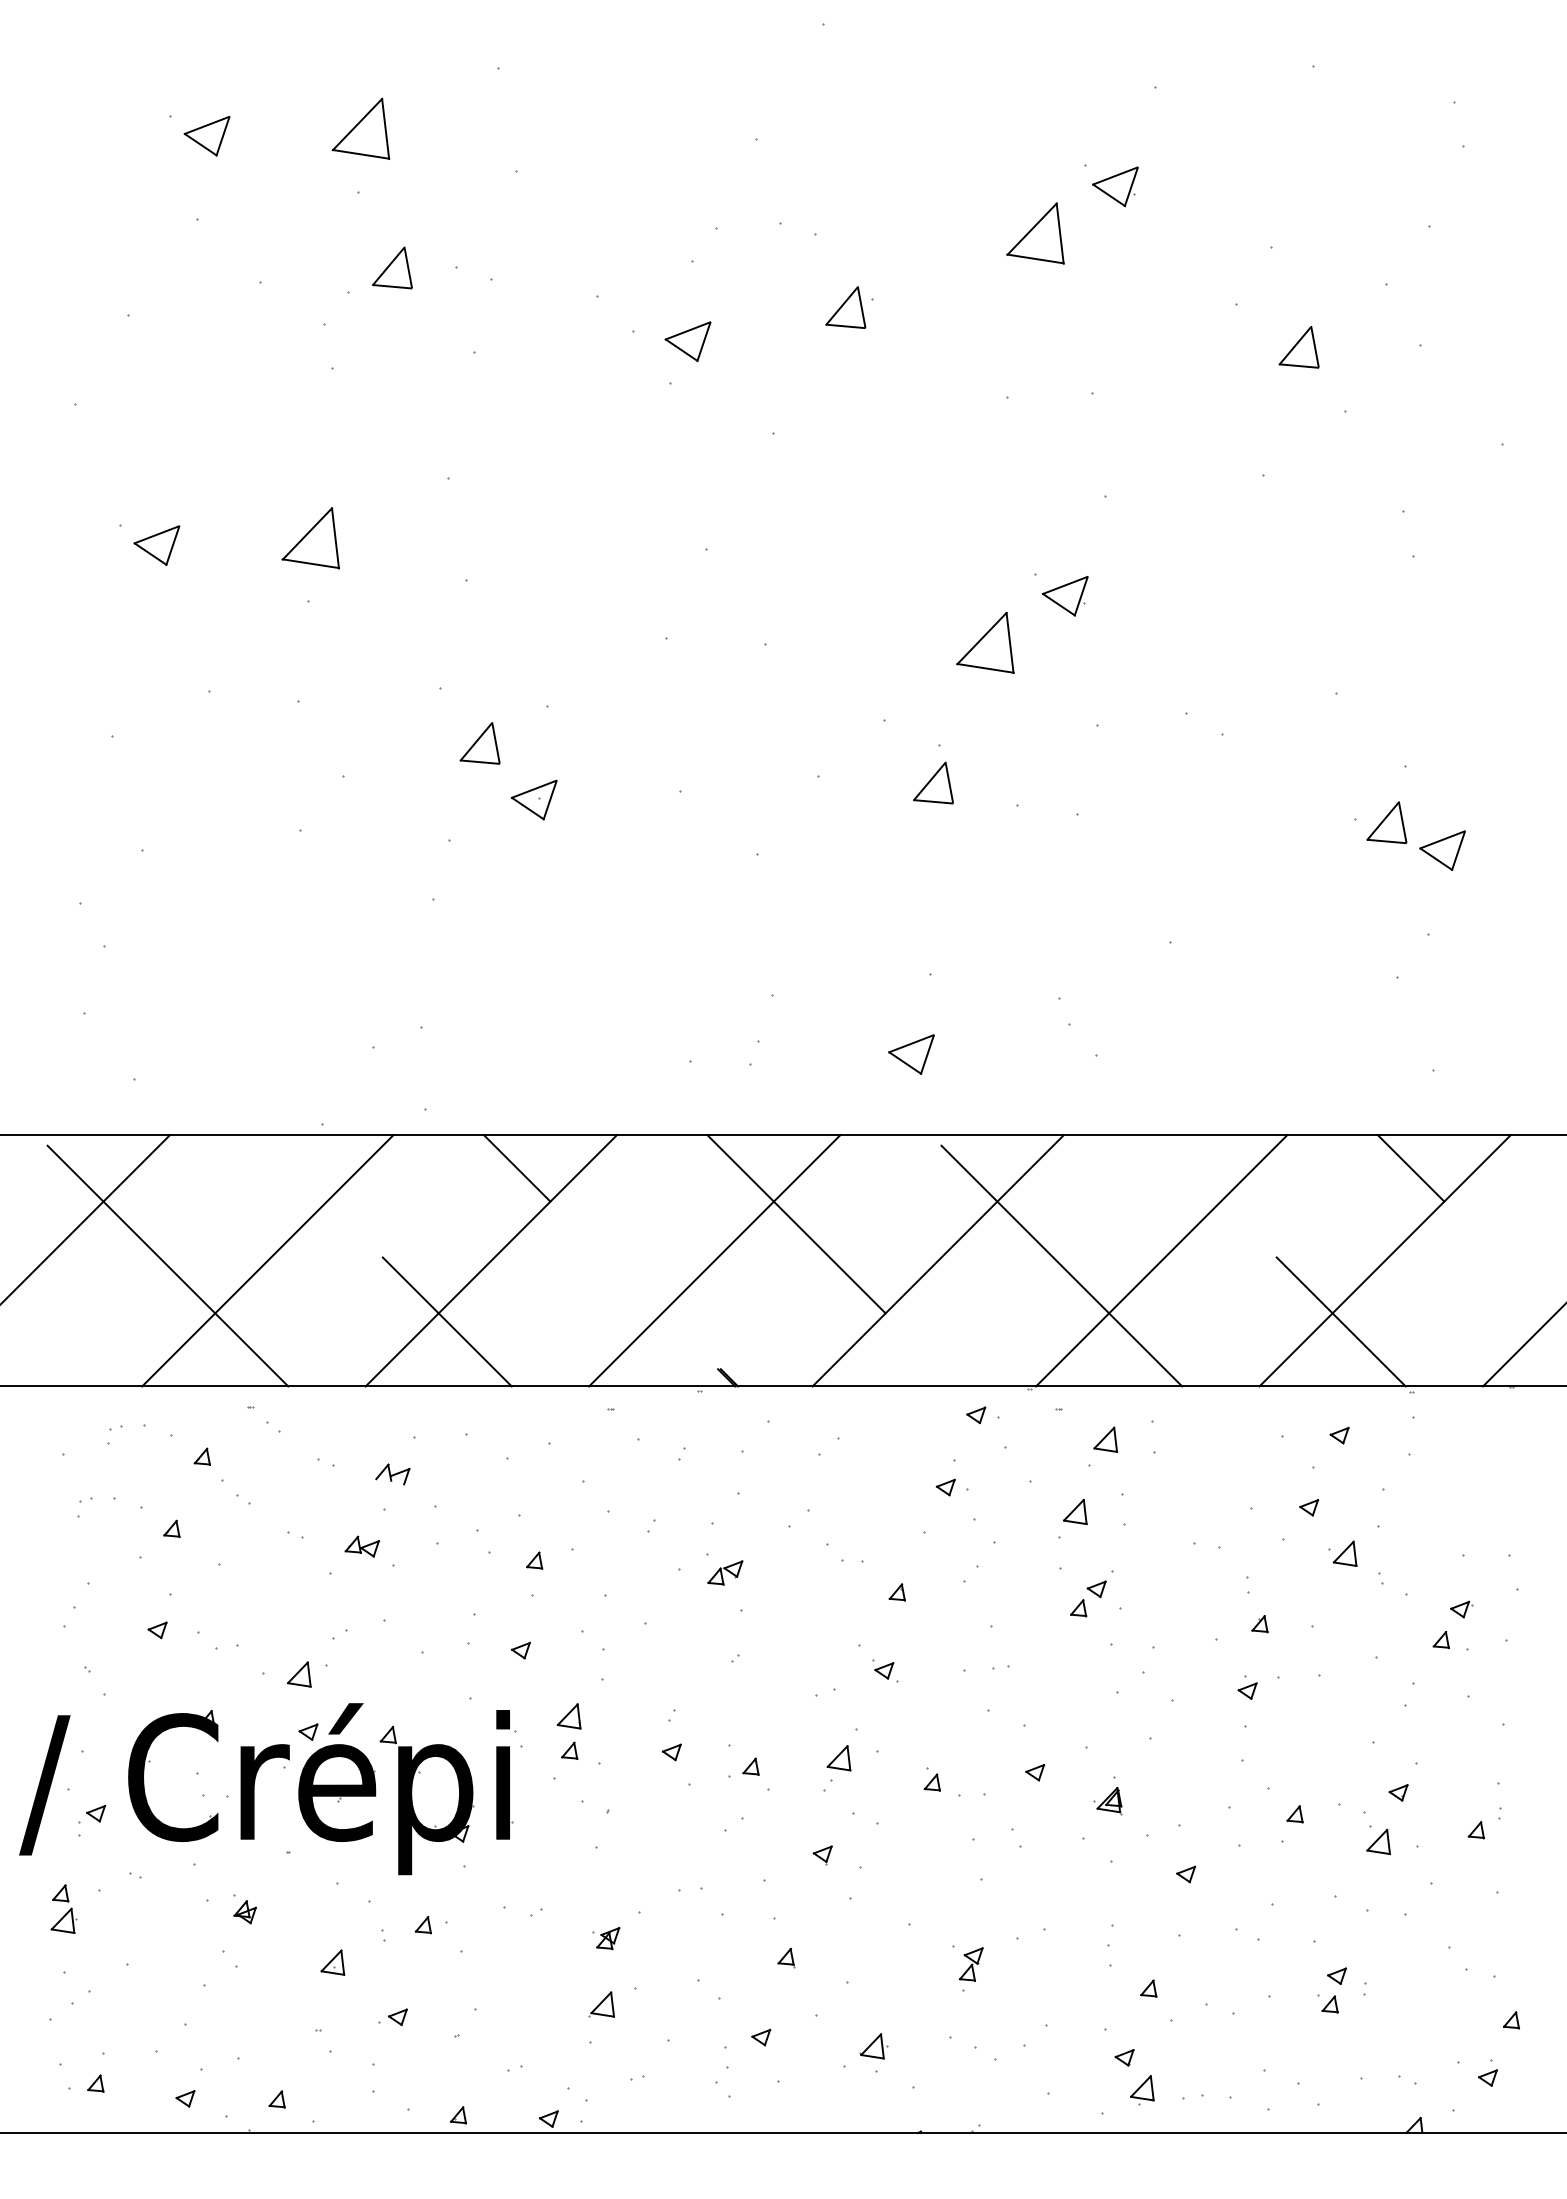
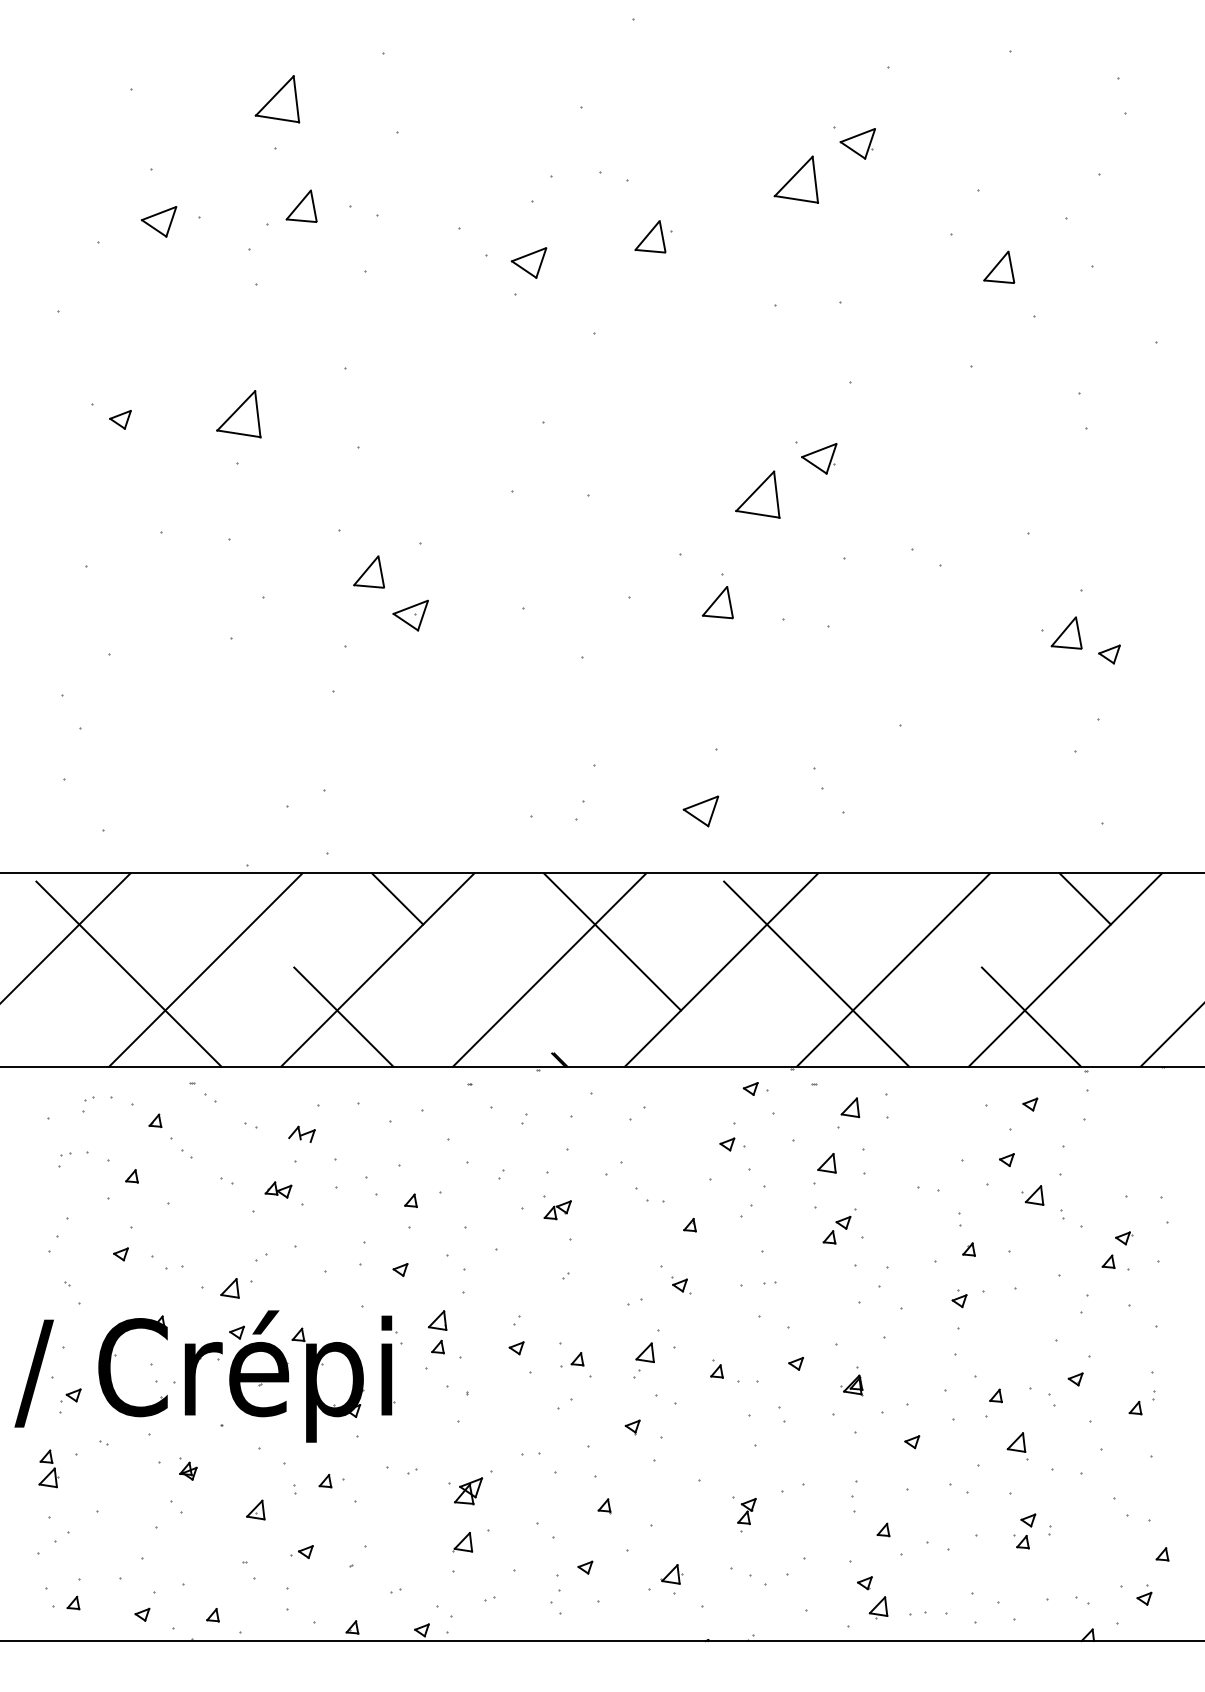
part: (206, 136) -> (158, 222), moved
part: (156, 545) -> (120, 419), size x0.6
part: (1442, 850) -> (1109, 654), size x0.6
part: (1378, 1841) -> (1016, 1442), moved
part: (606, 1938) -> (466, 1491), size x1.6

